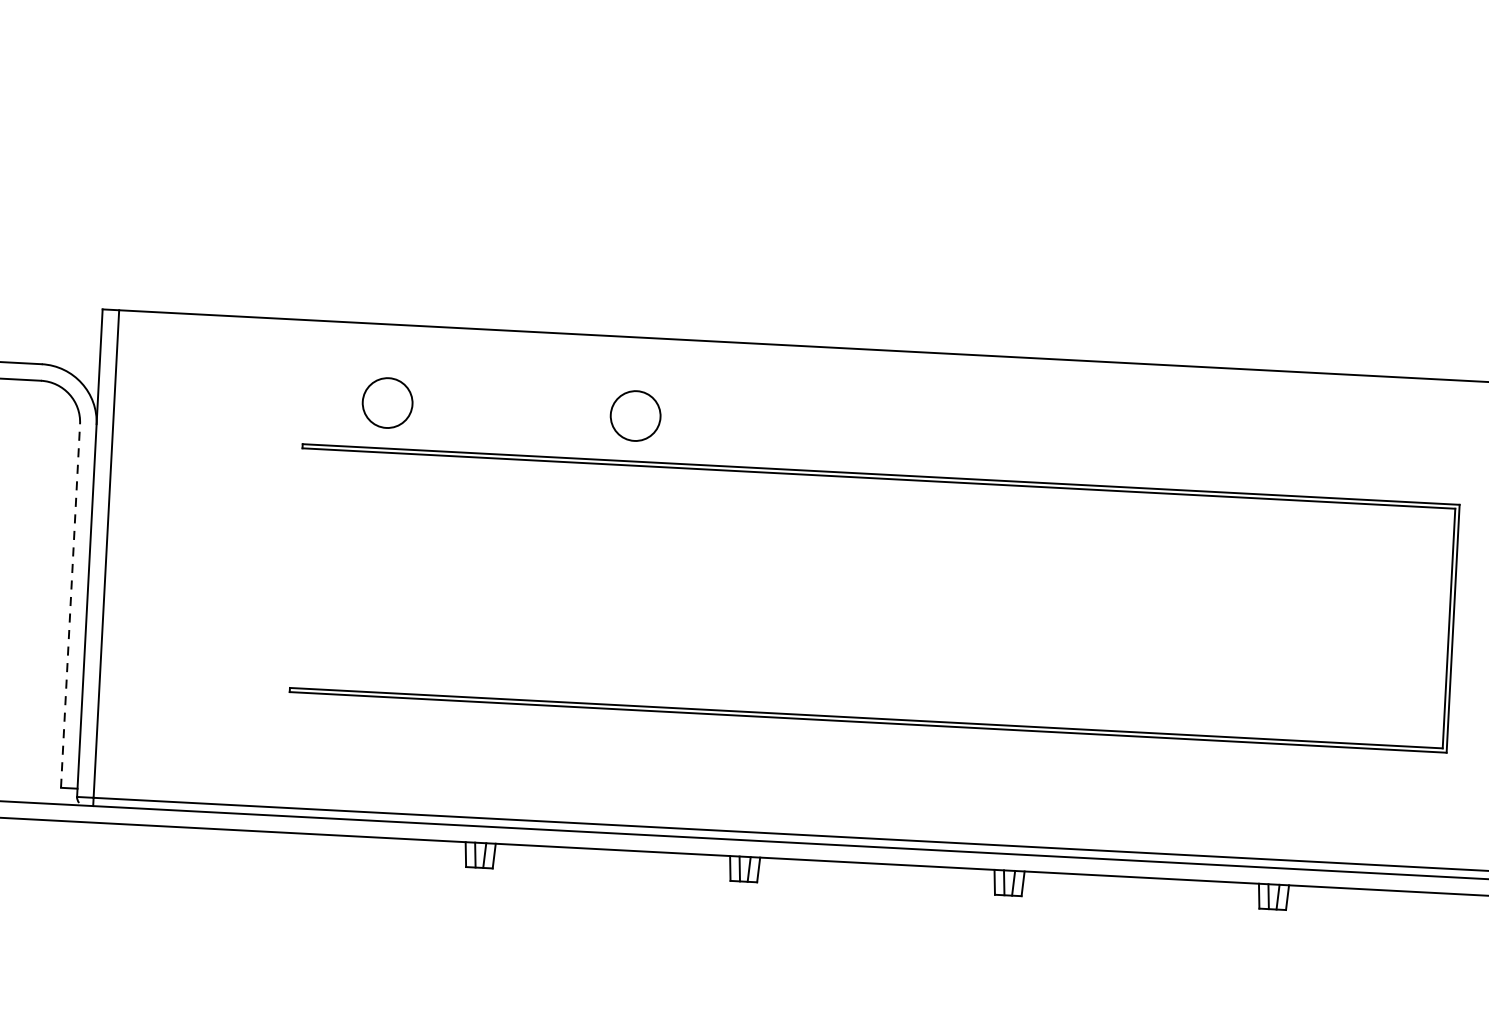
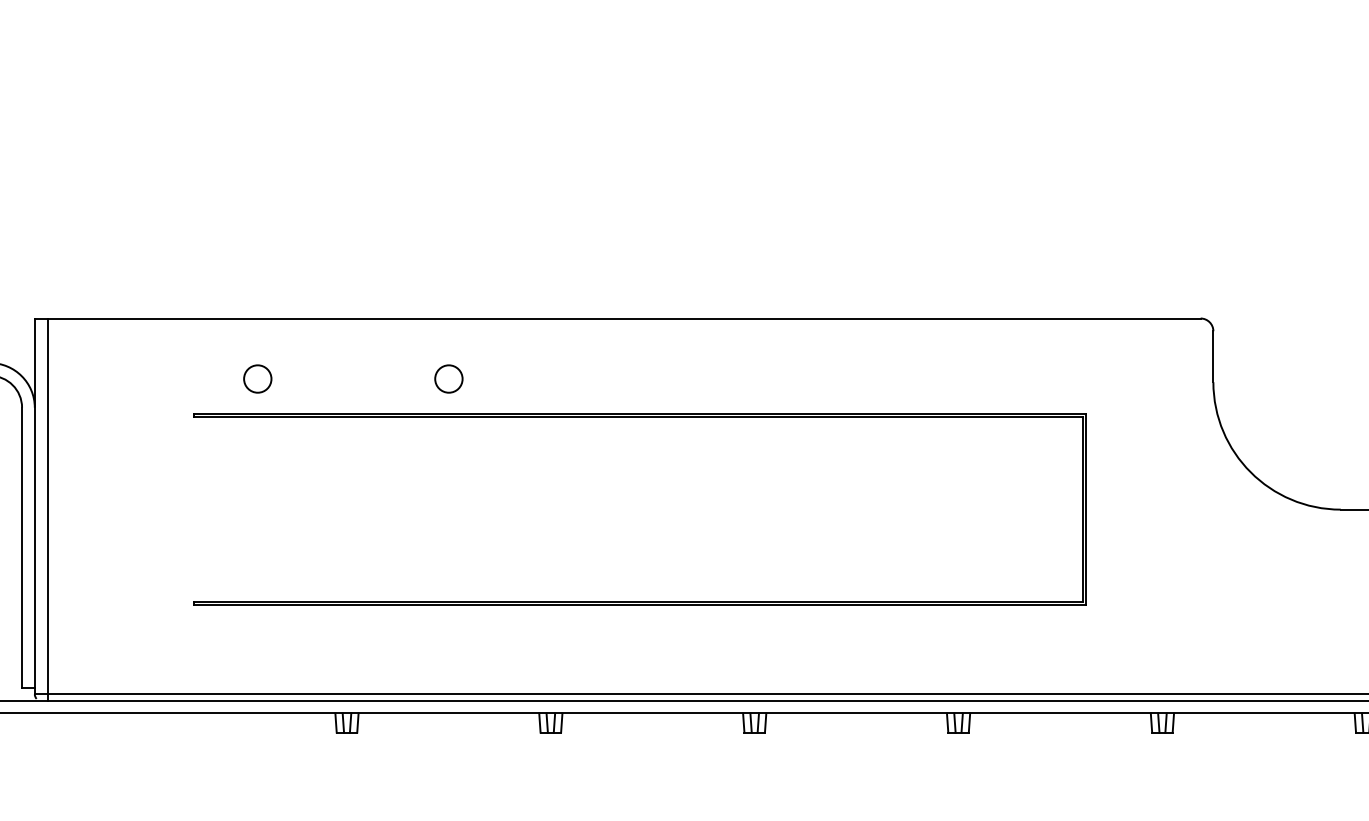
circle: (387, 402) -> (257, 378), size x0.71
circle: (635, 415) -> (448, 378), size x0.71
line: (71, 605) -> (22, 547), dashed -> solid

